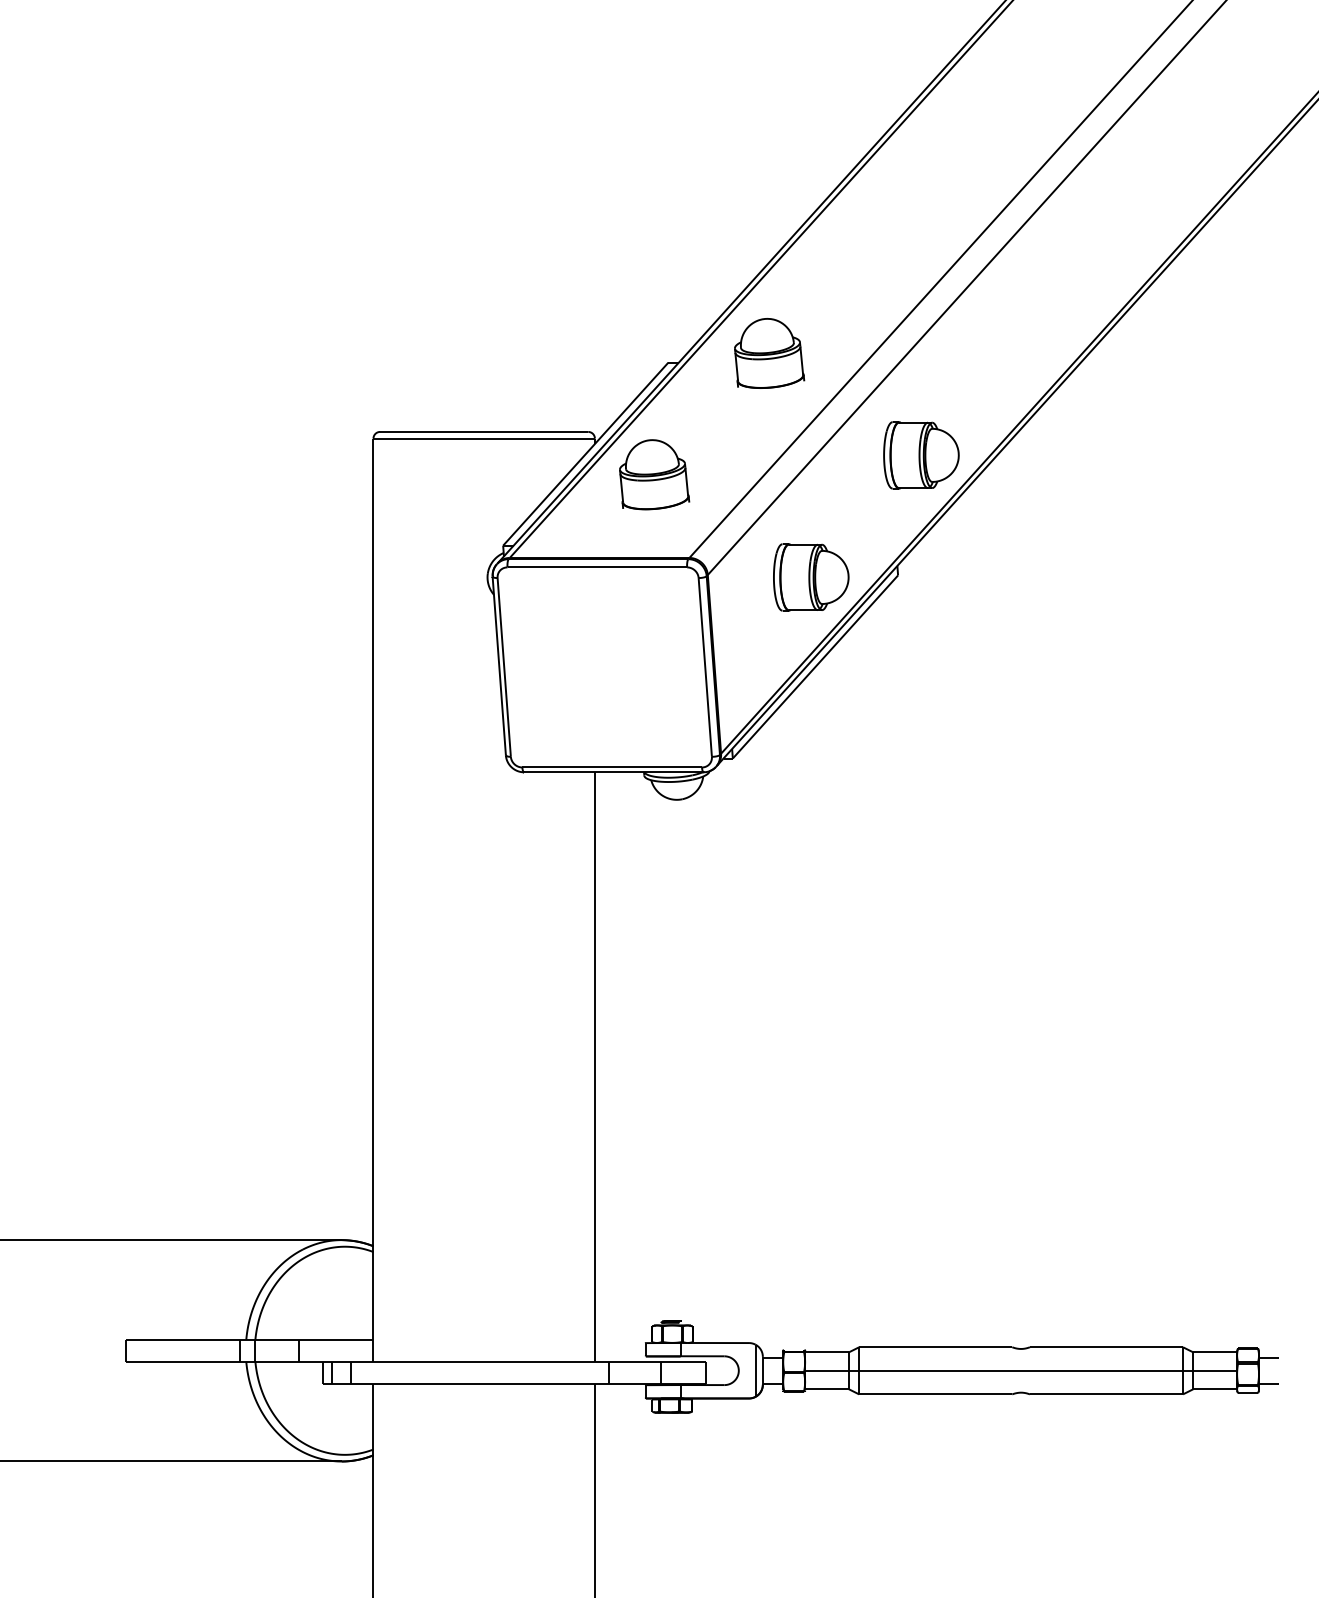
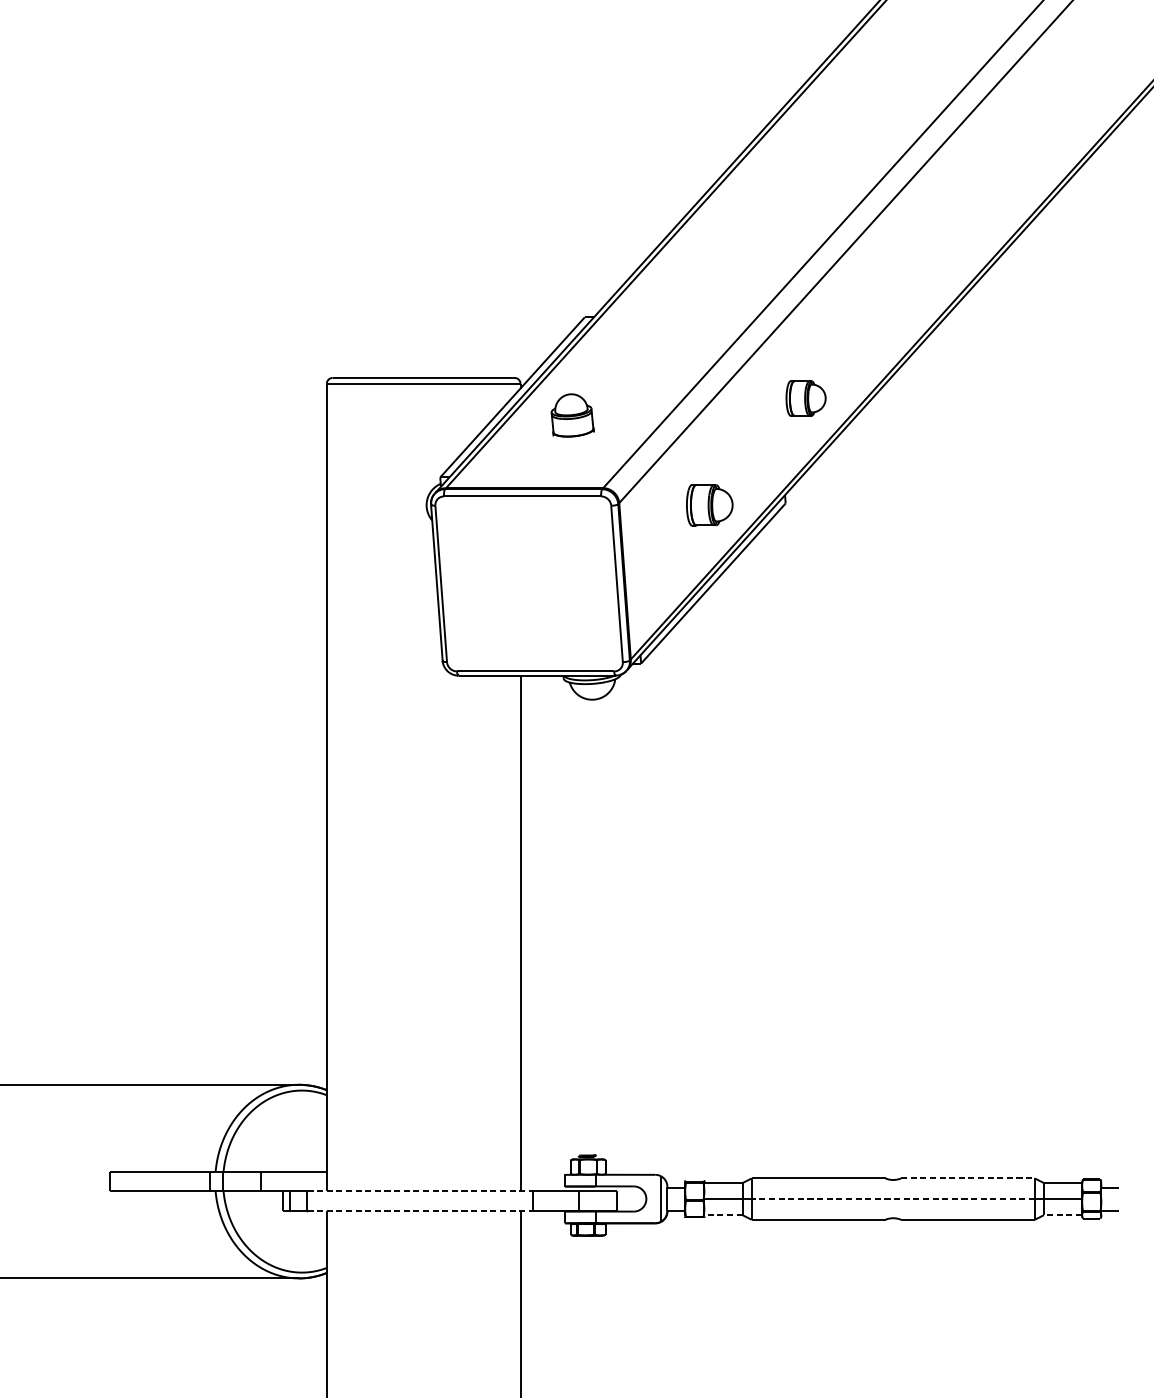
part: (769, 353) -> (673, 309), removed
part: (921, 455) -> (806, 398), size x0.6
part: (654, 474) -> (572, 415), size x0.7
part: (811, 577) -> (709, 505), size x0.7
line: (1106, 1347) -> (967, 1178), solid -> dashed
line: (480, 1361) -> (420, 1190), solid -> dashed
line: (1021, 1370) -> (893, 1198), solid -> dashed
line: (480, 1384) -> (420, 1211), solid -> dashed
line: (827, 1389) -> (723, 1215), solid -> dashed
line: (1215, 1389) -> (1063, 1215), solid -> dashed

